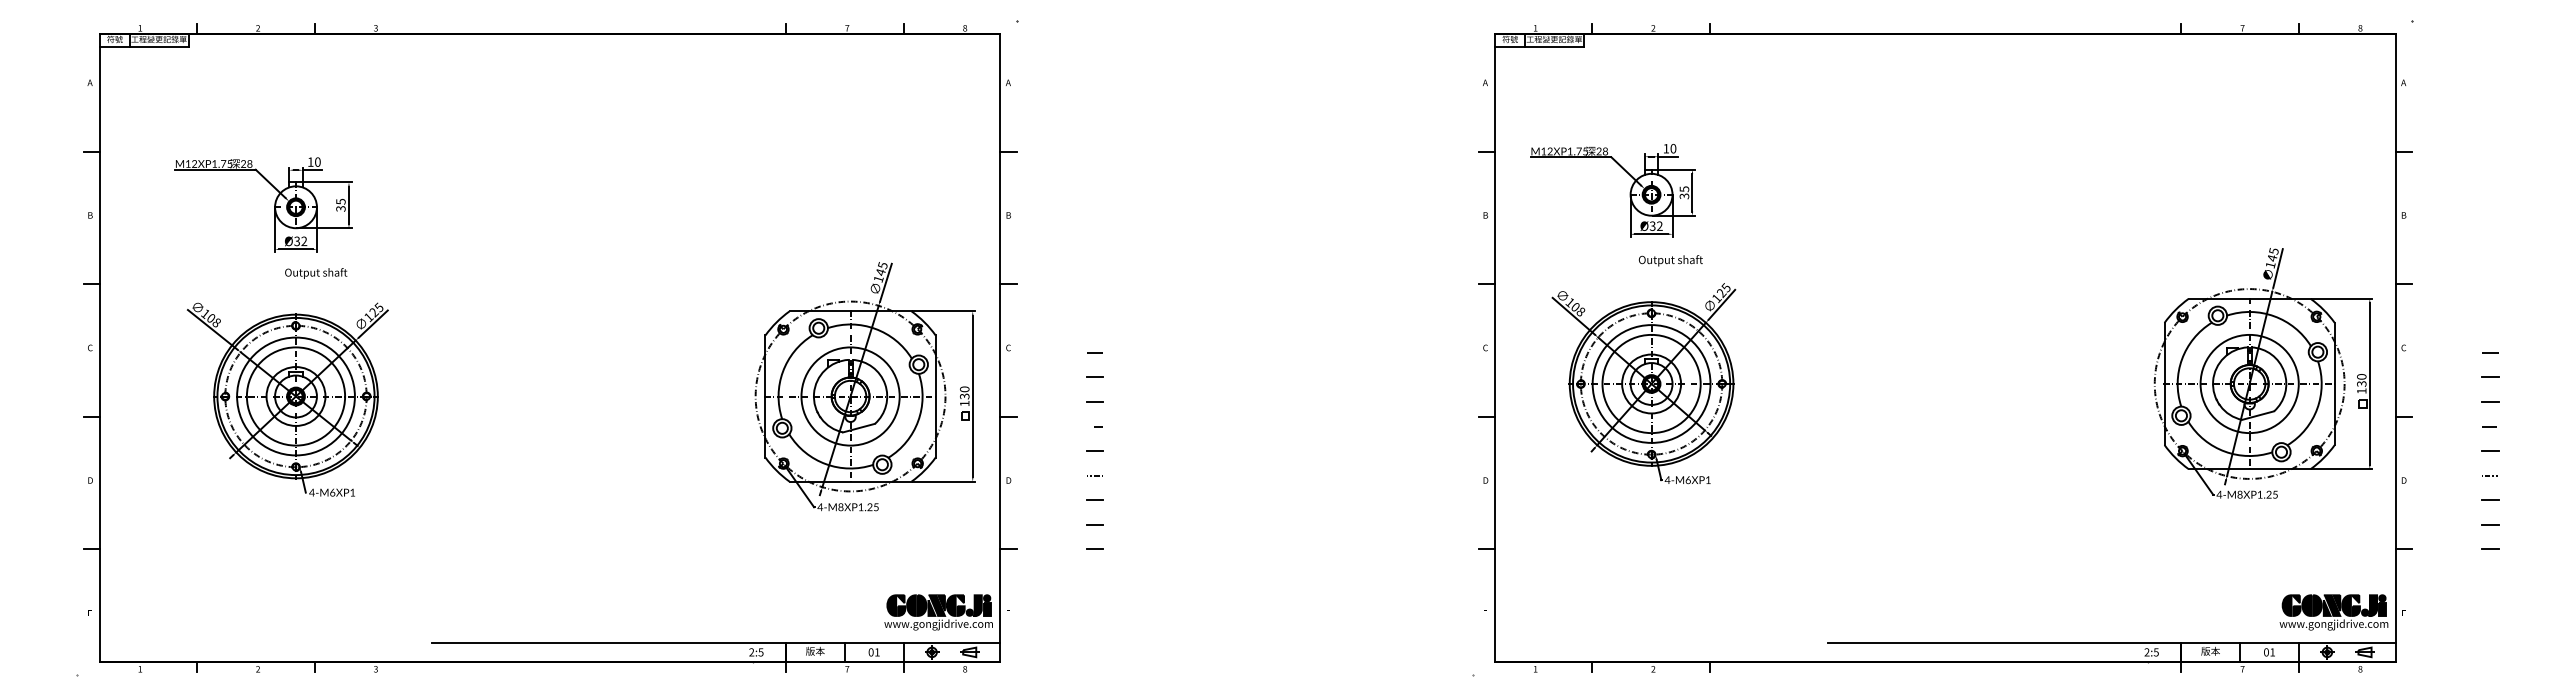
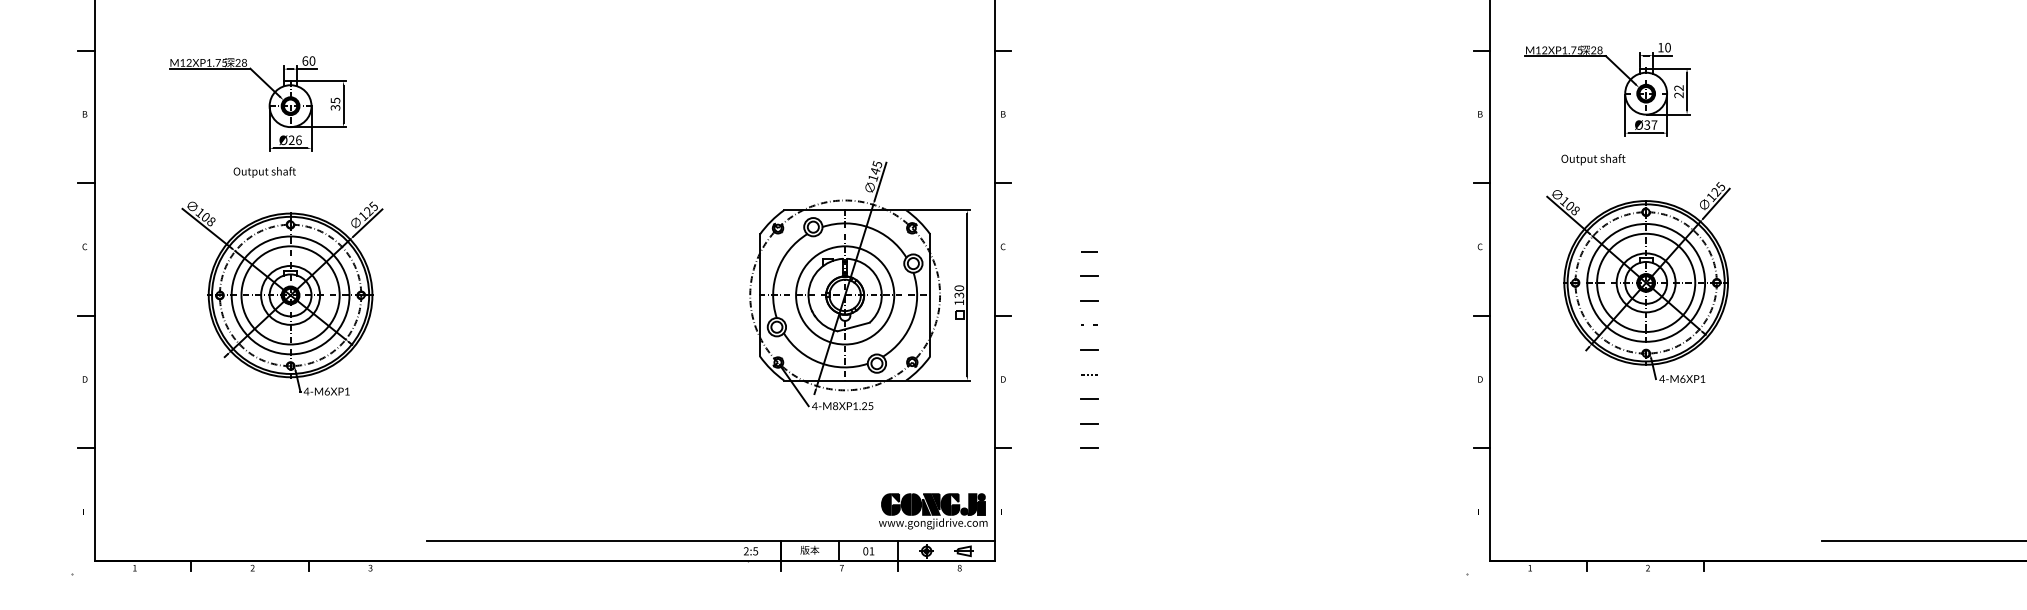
text: (310, 161) -> (305, 60), 10 -> 60
text: (1684, 192) -> (1679, 91), 35 -> 22
text: (1659, 225) -> (1654, 124), Ø32 -> Ø37
text: (300, 241) -> (295, 140), Ø32 -> Ø26
text: (1670, 260) -> (1593, 159), moved
text: (316, 273) -> (265, 172), moved

